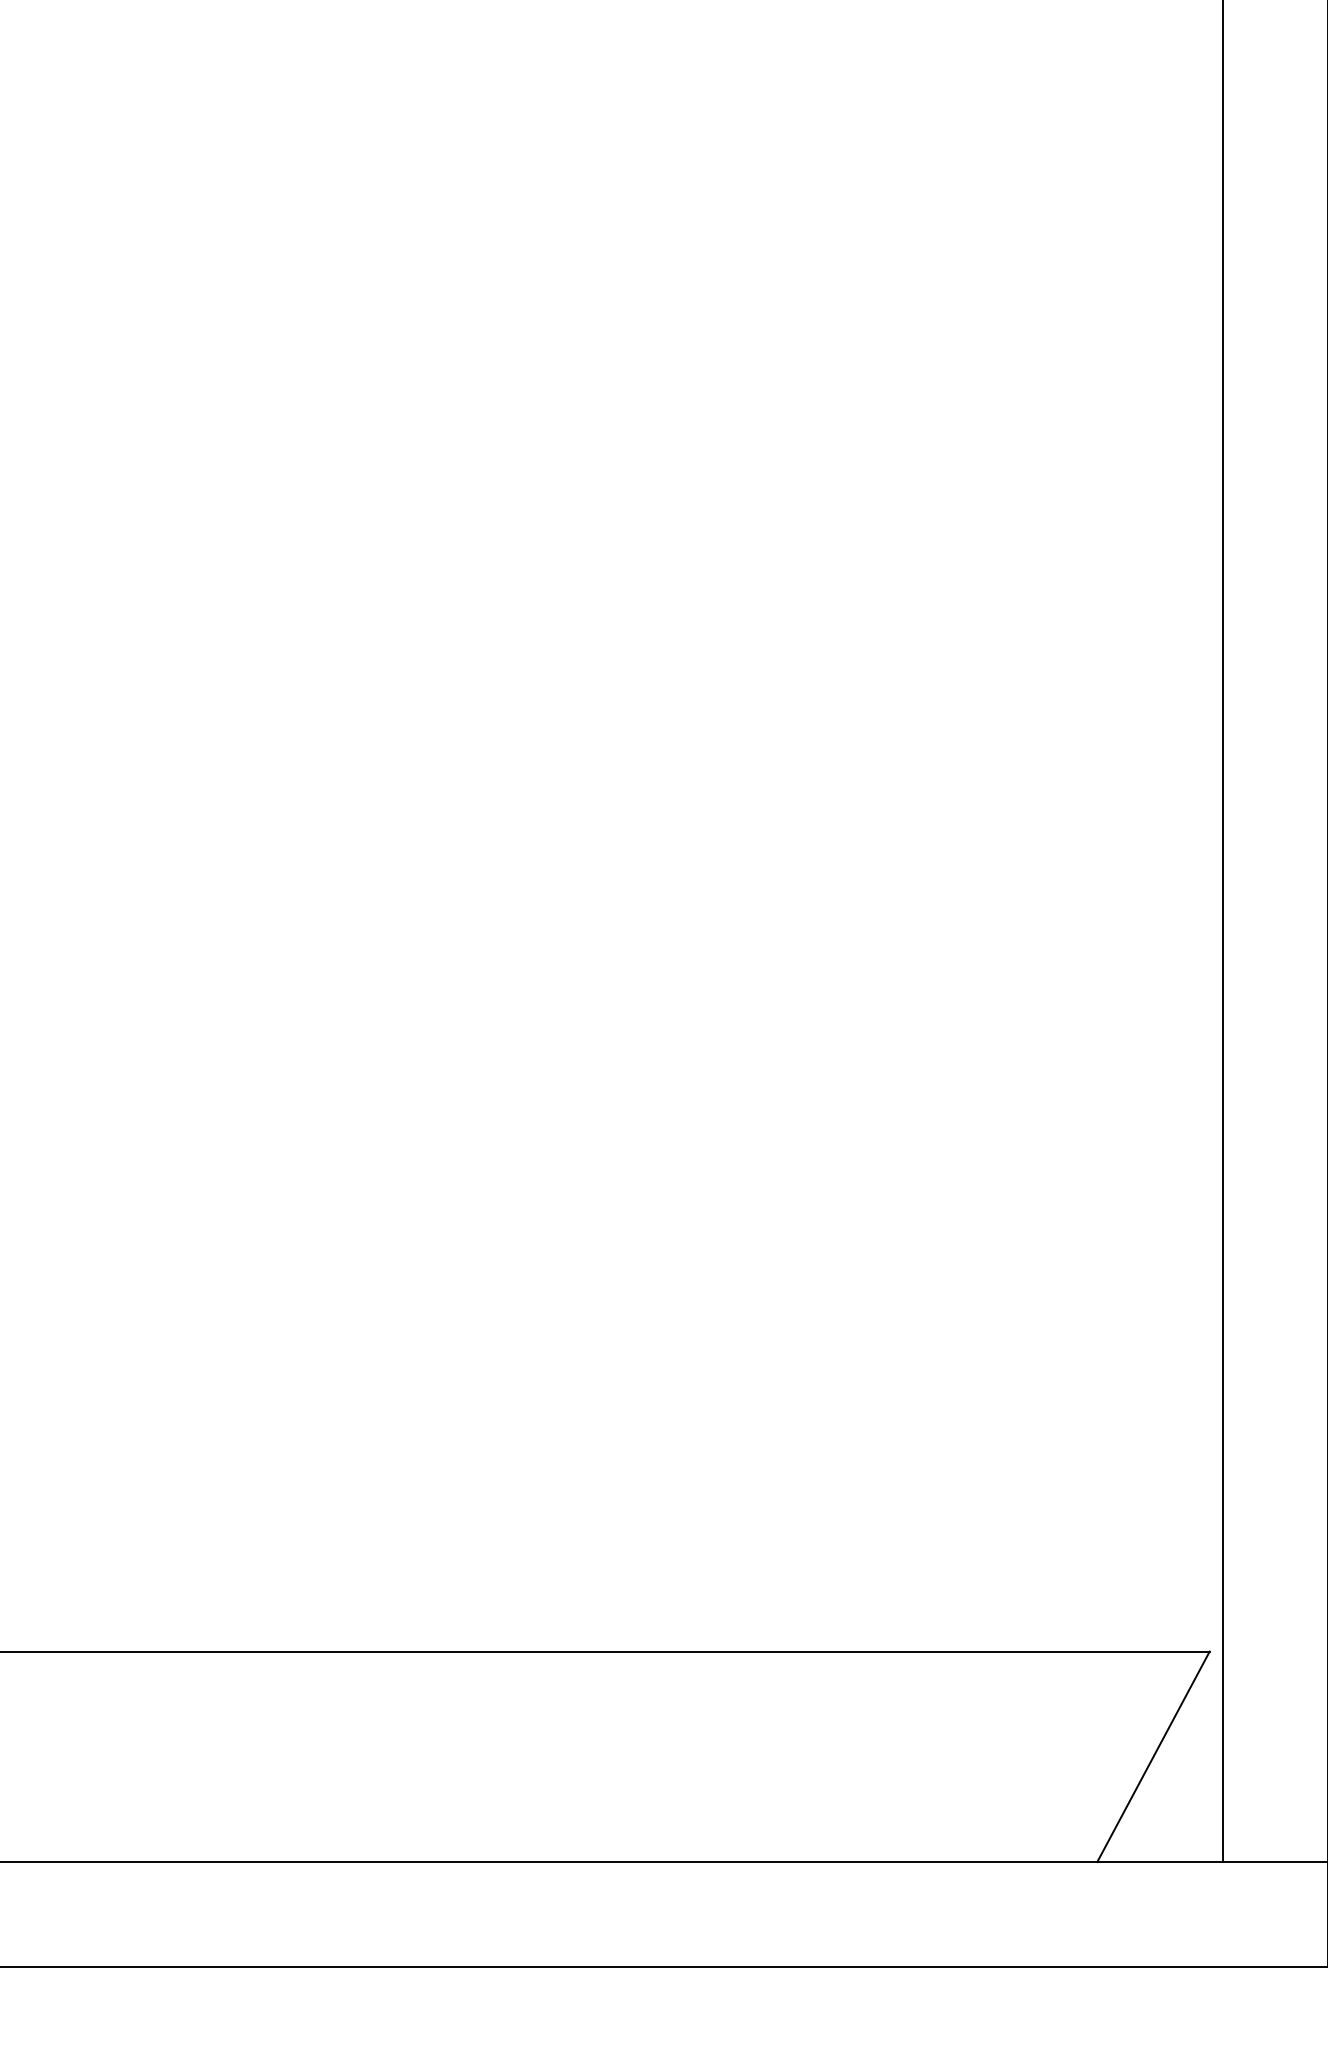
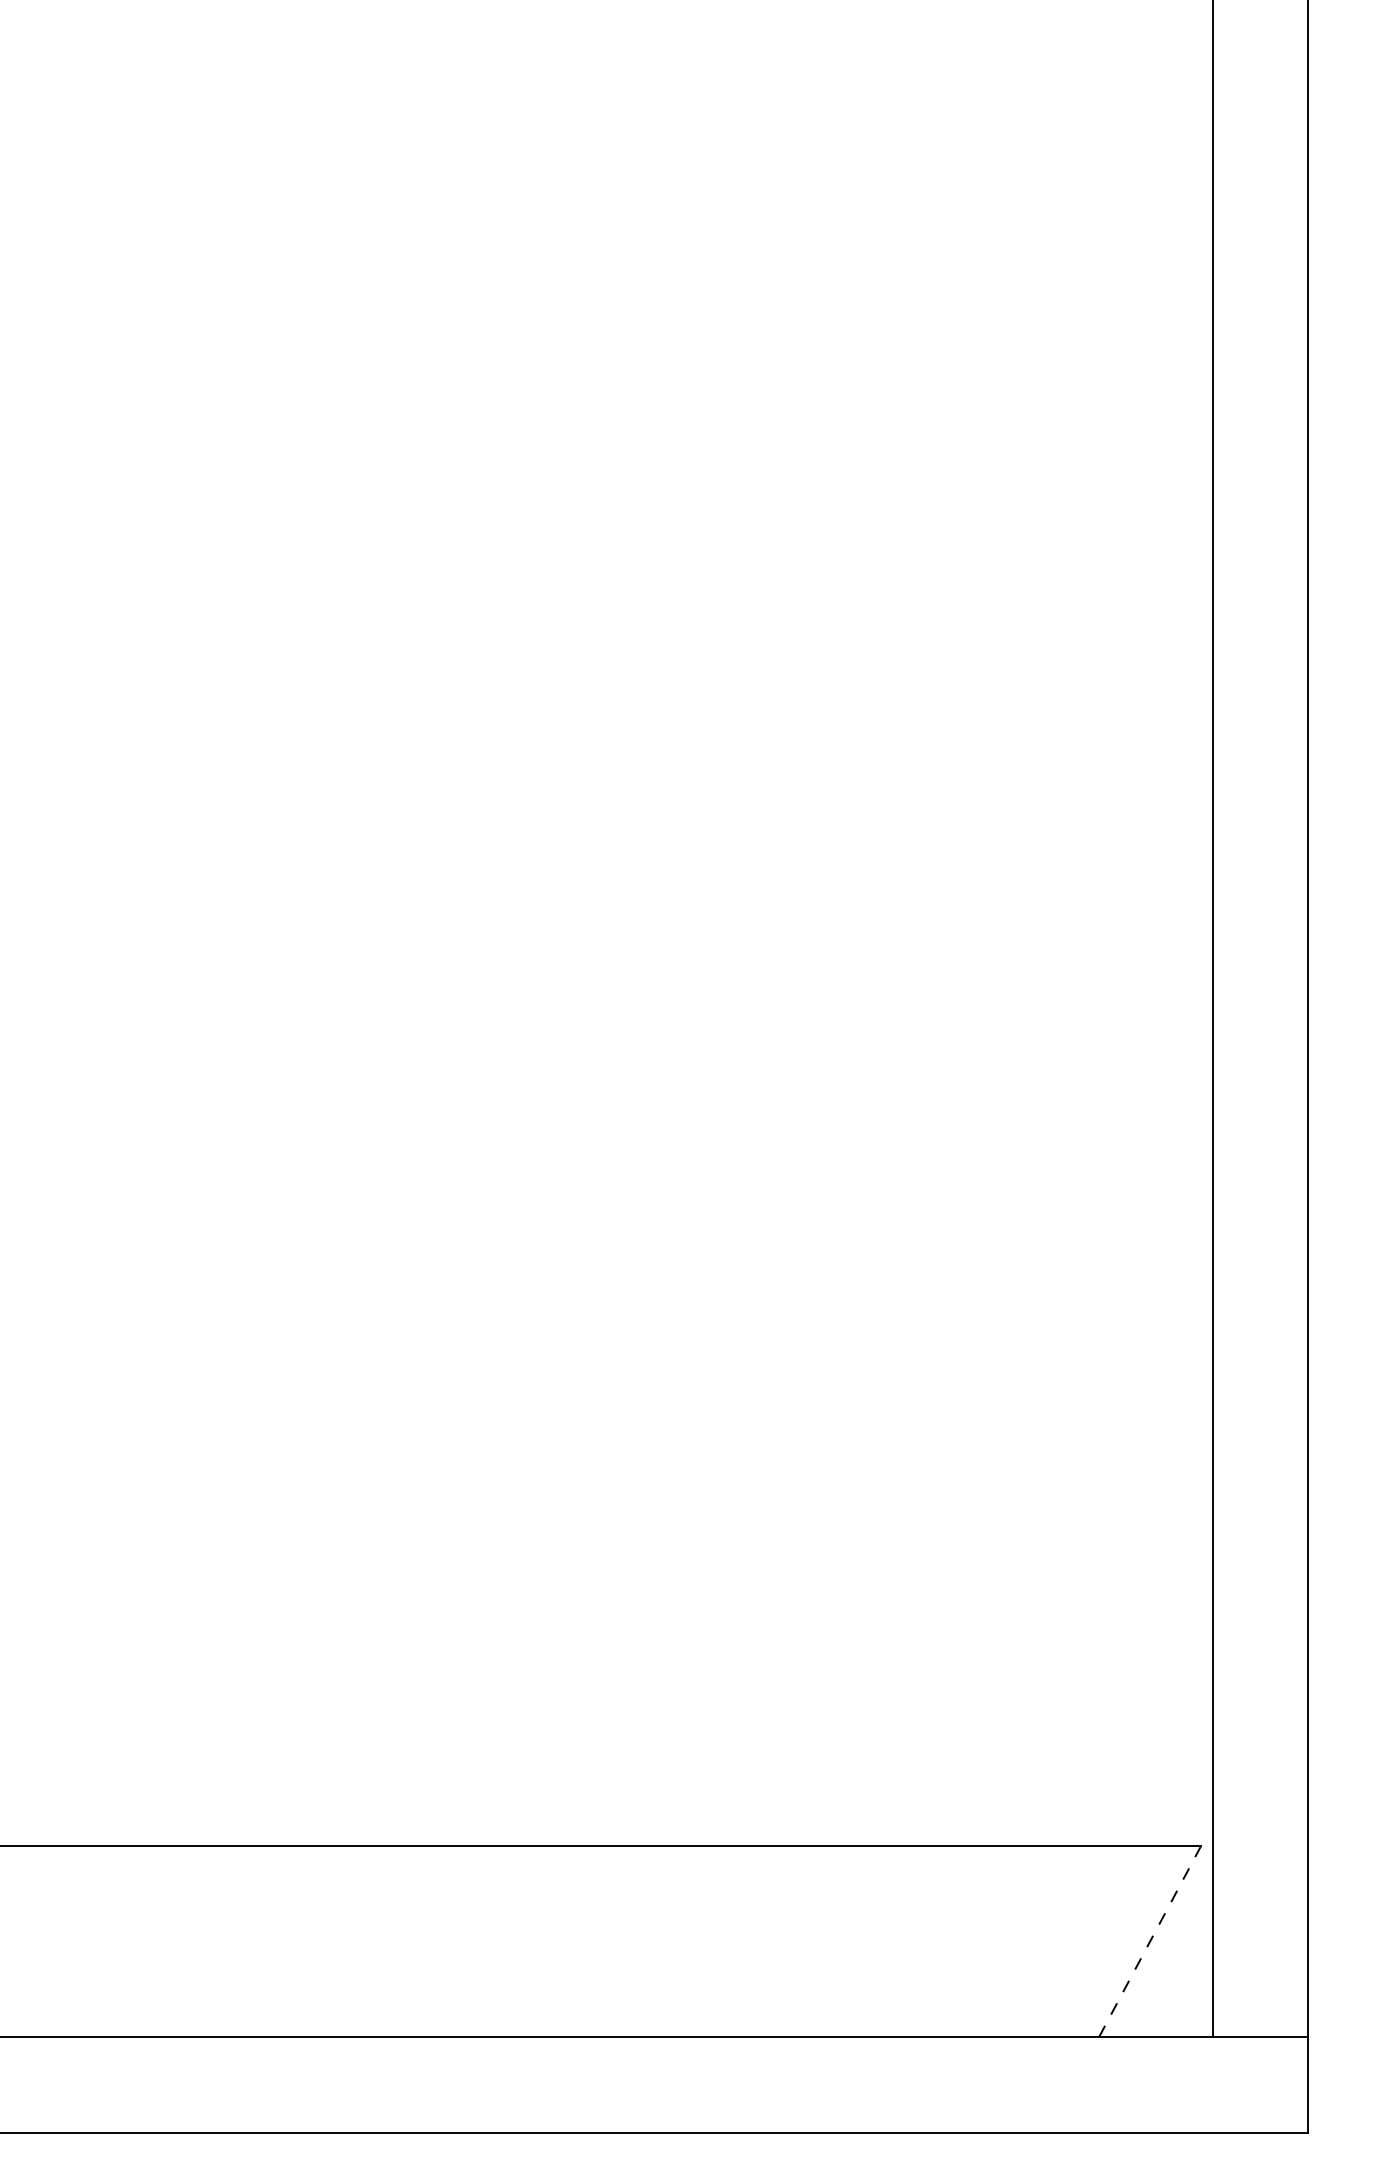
line: (1152, 1756) -> (1149, 1941), solid -> dashed

